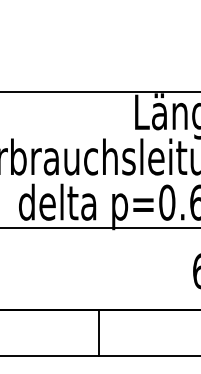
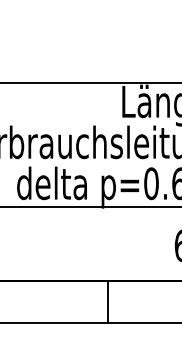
line: (98, 333) -> (108, 302), moved

